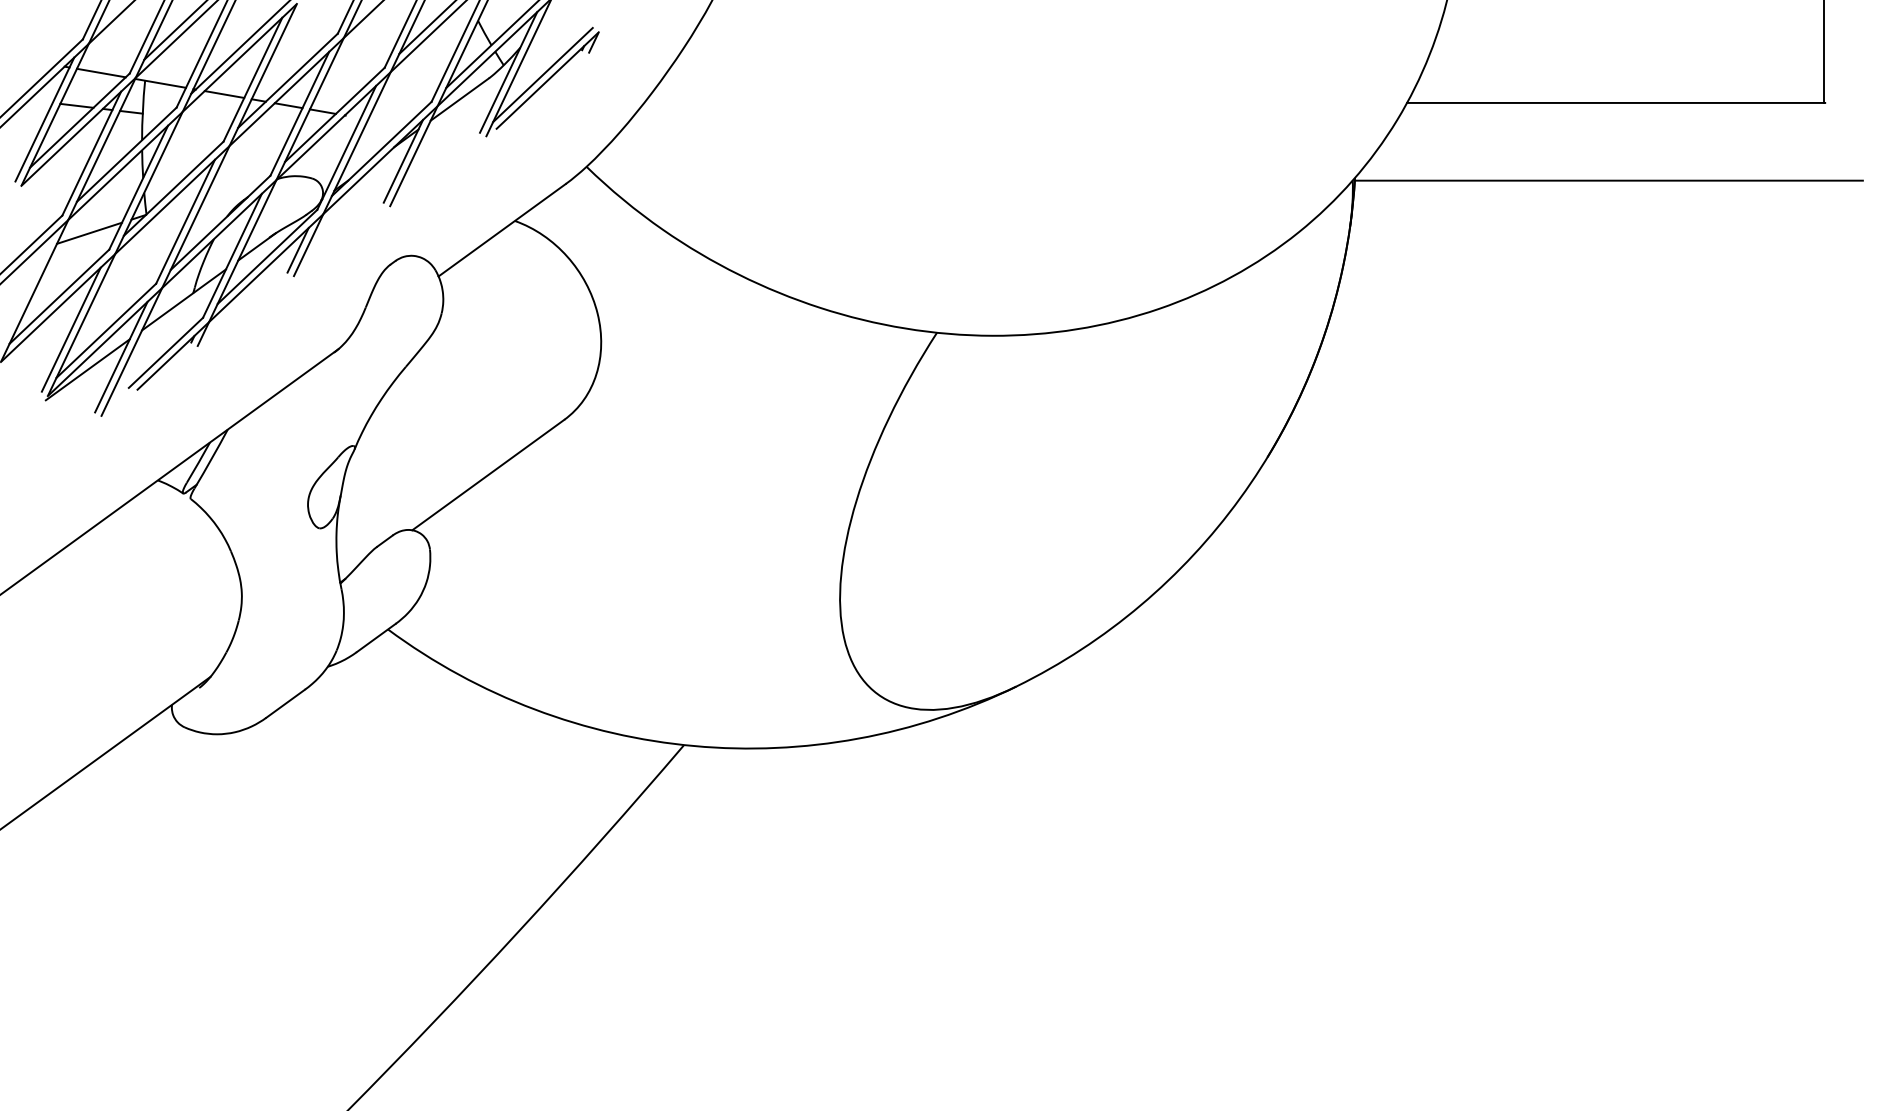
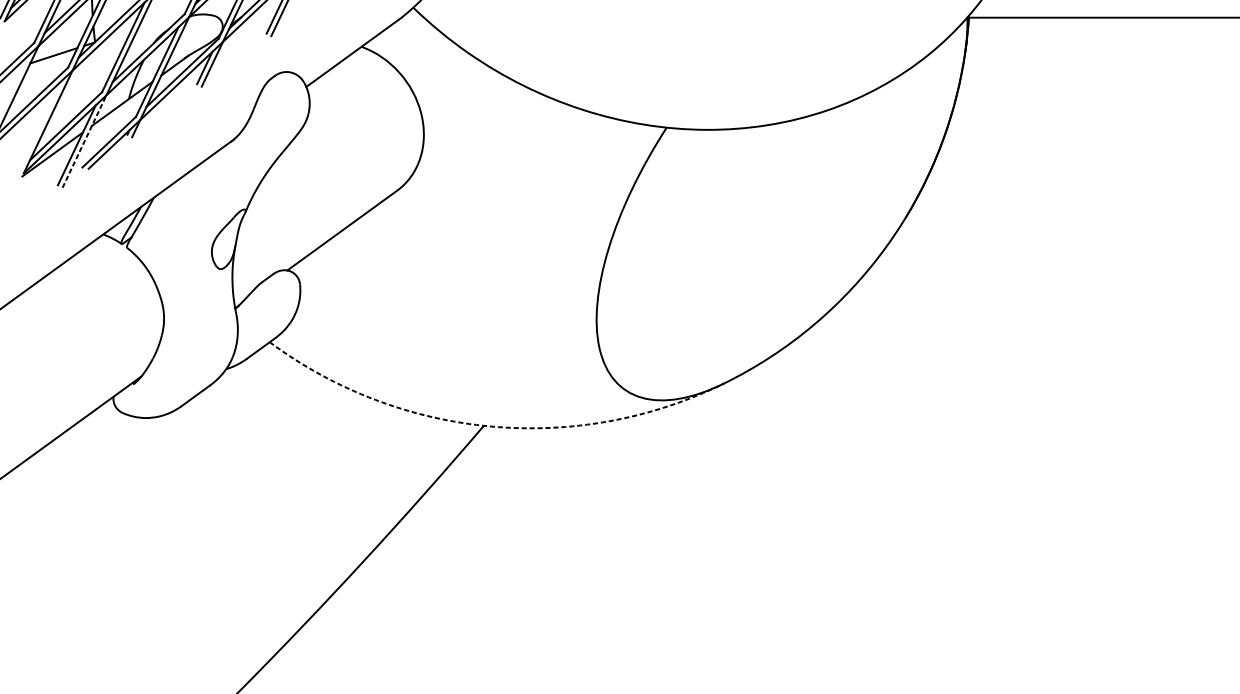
line: (70, 329) -> (40, 125), removed
line: (131, 352) -> (84, 141), solid -> dashed
arc: (694, 746) -> (491, 426), solid -> dashed

